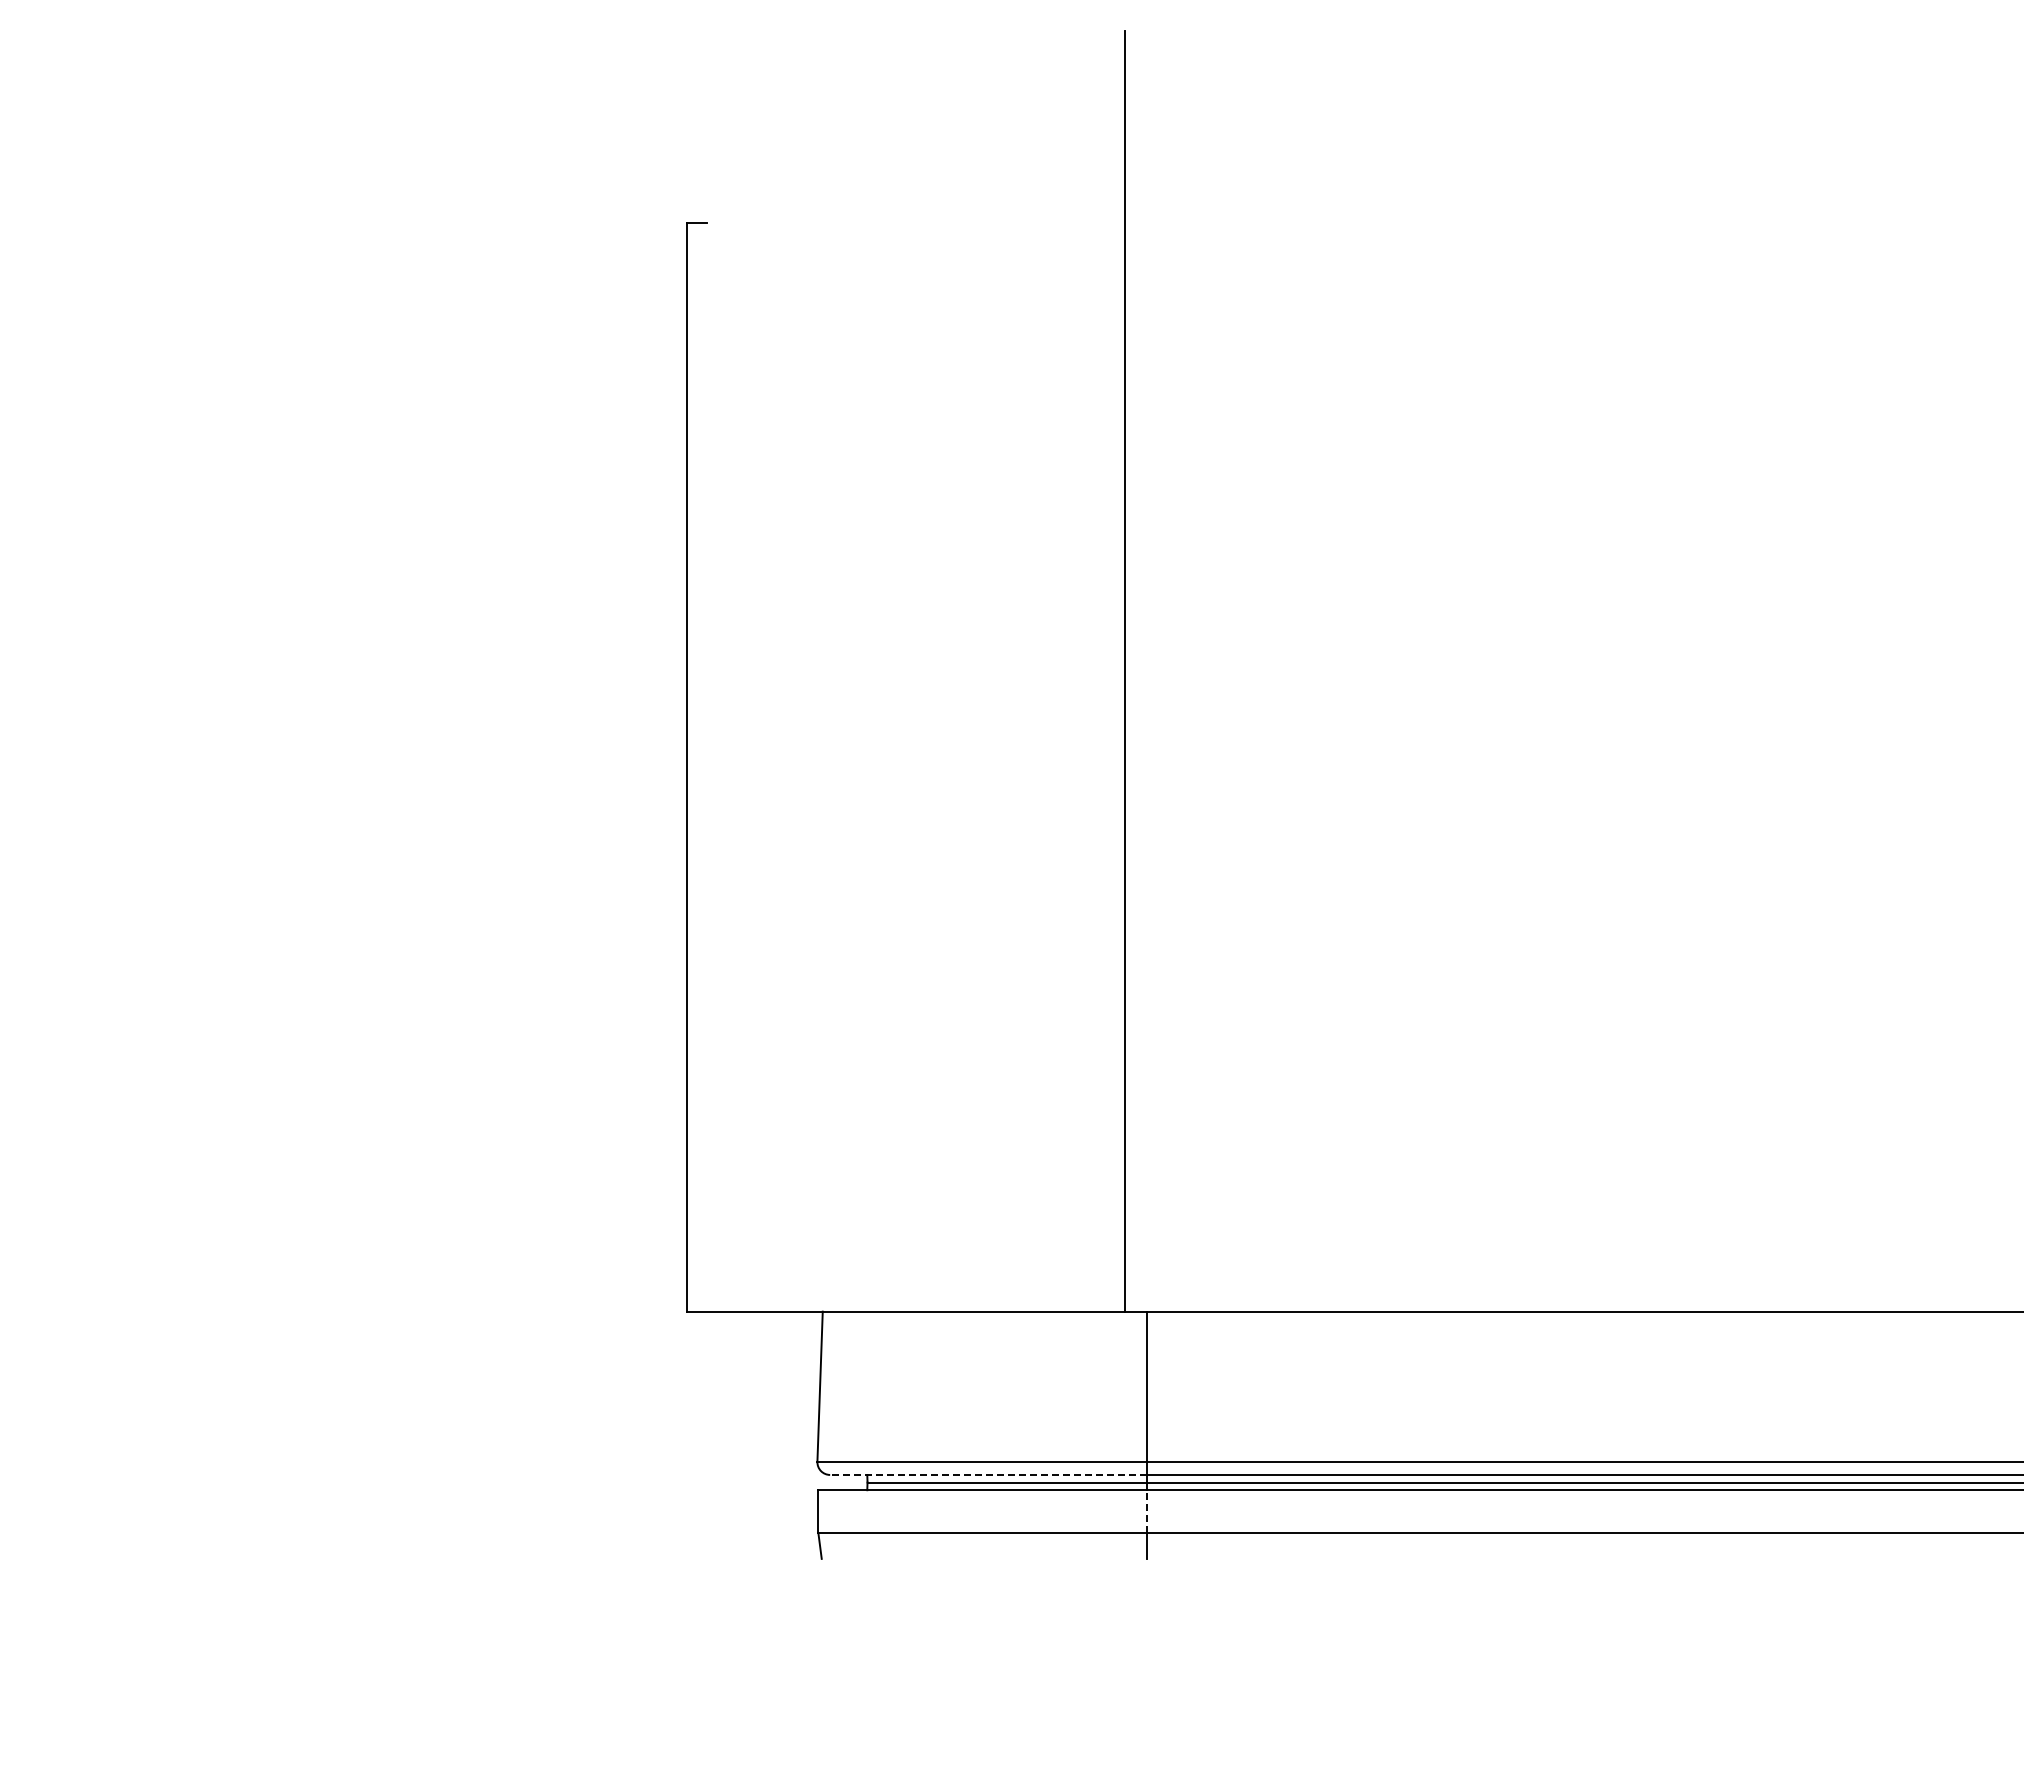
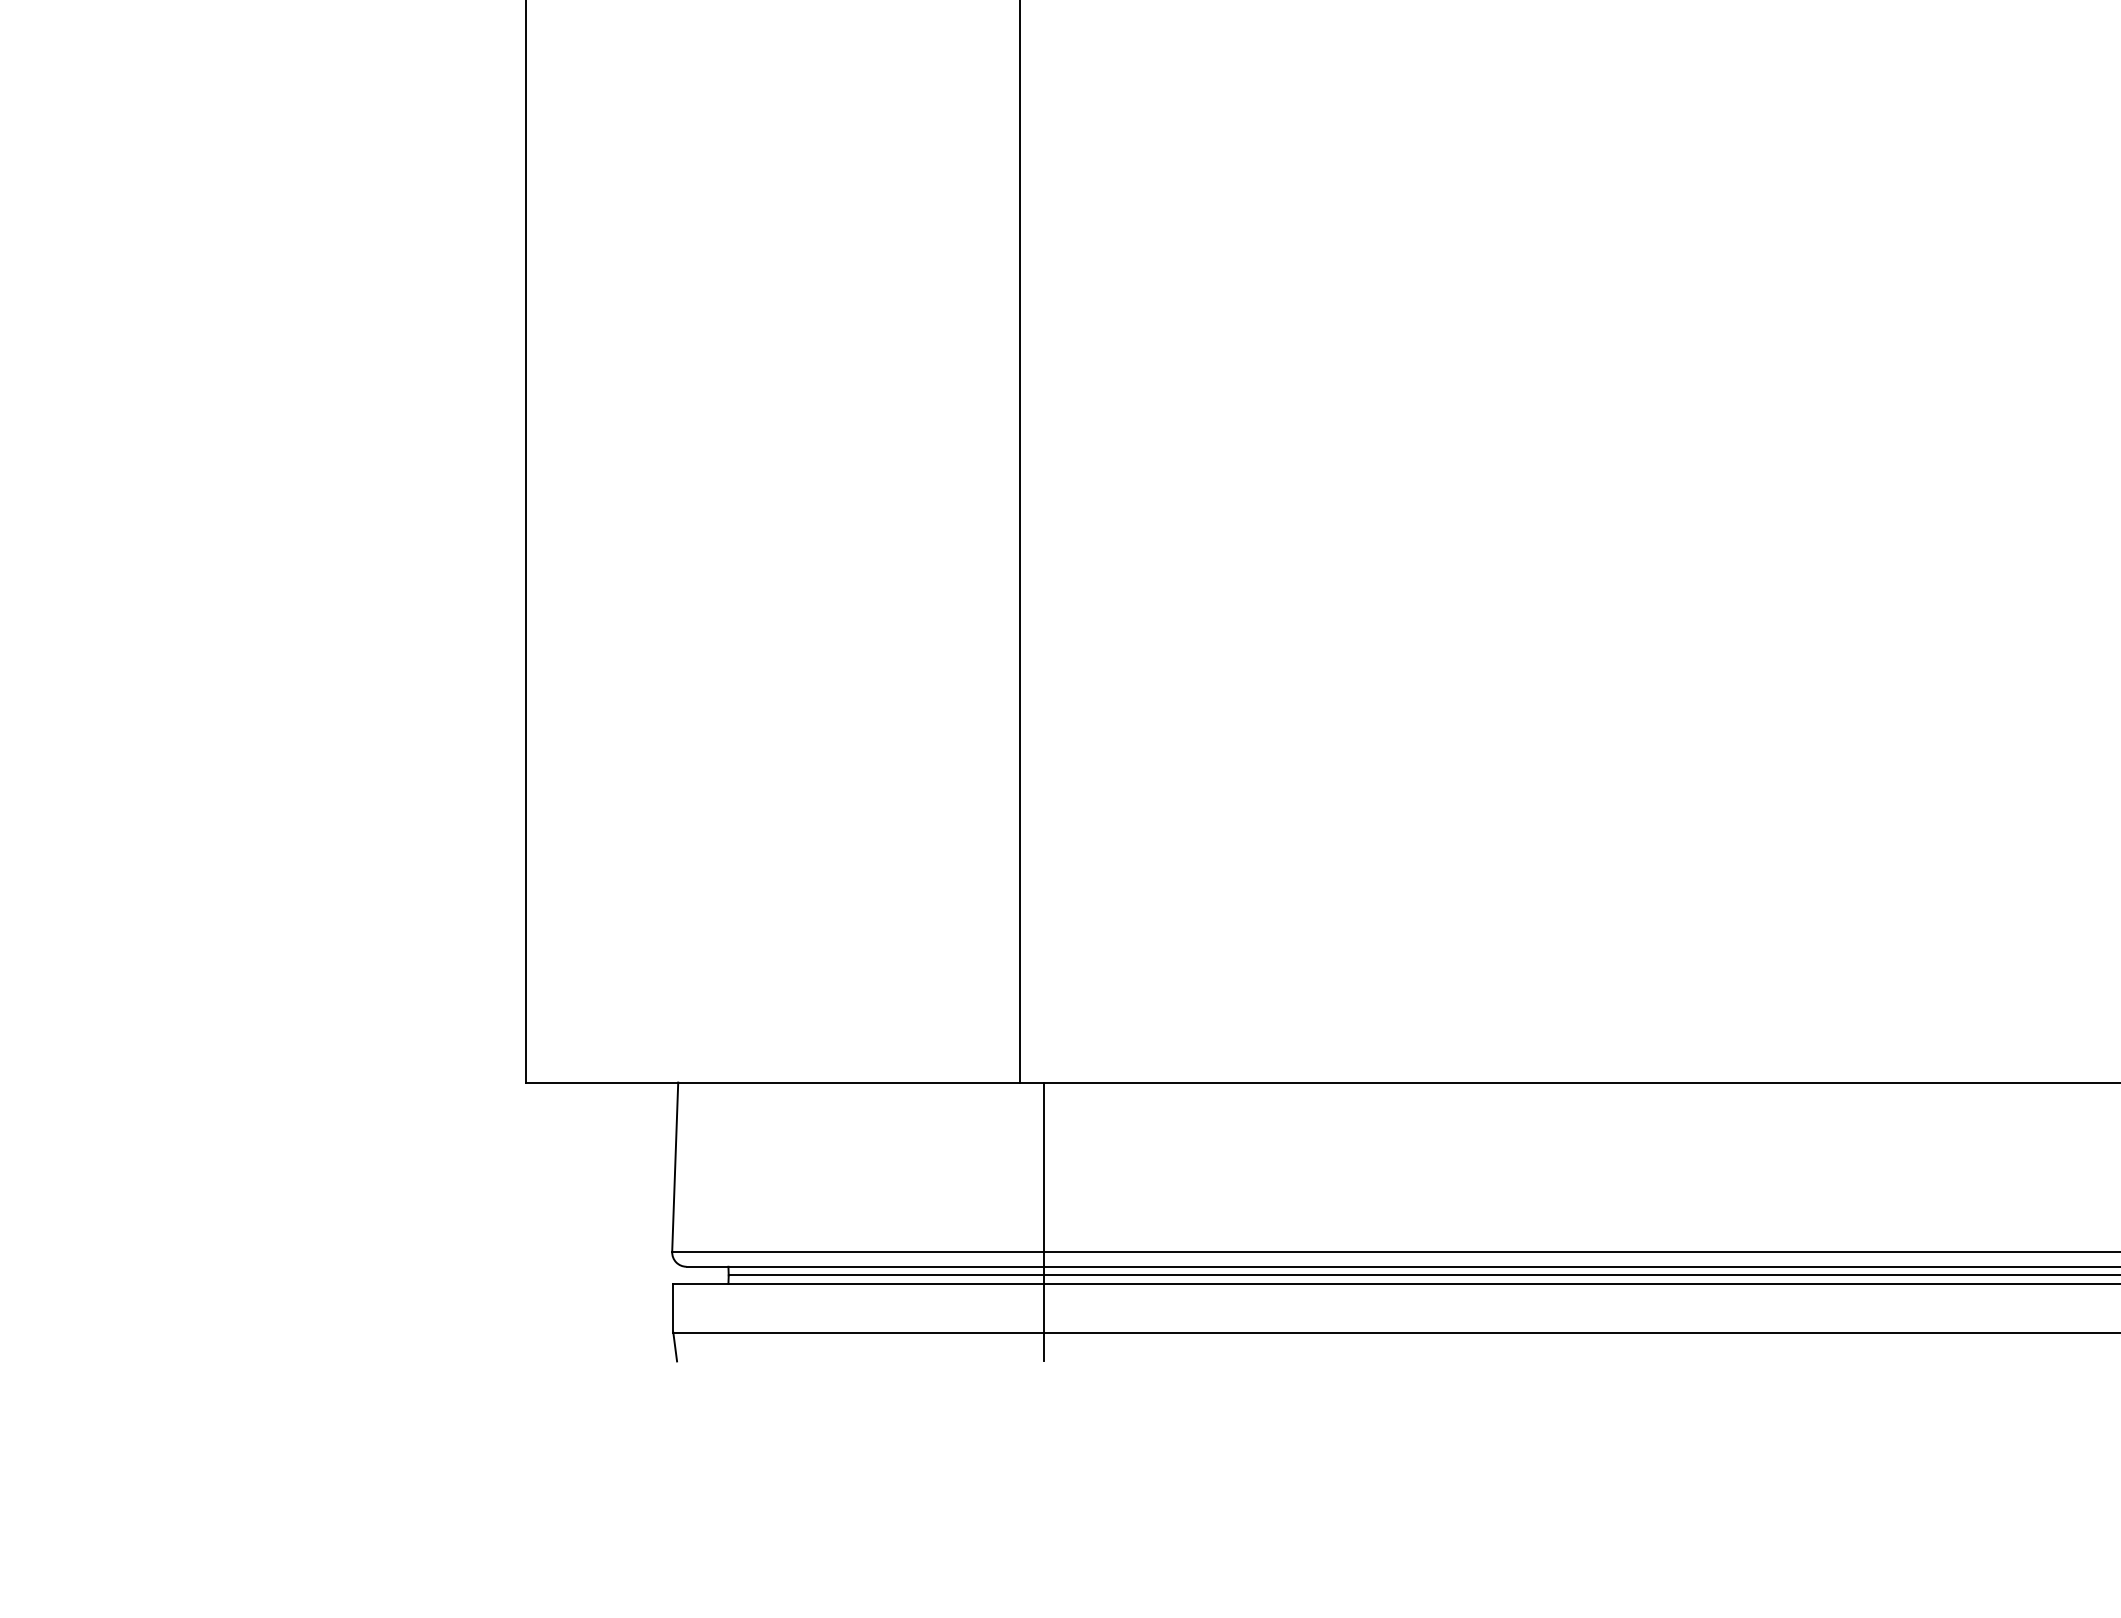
line: (988, 1474) -> (865, 1266), dashed -> solid
line: (1147, 1511) -> (1044, 1307), dashed -> solid

